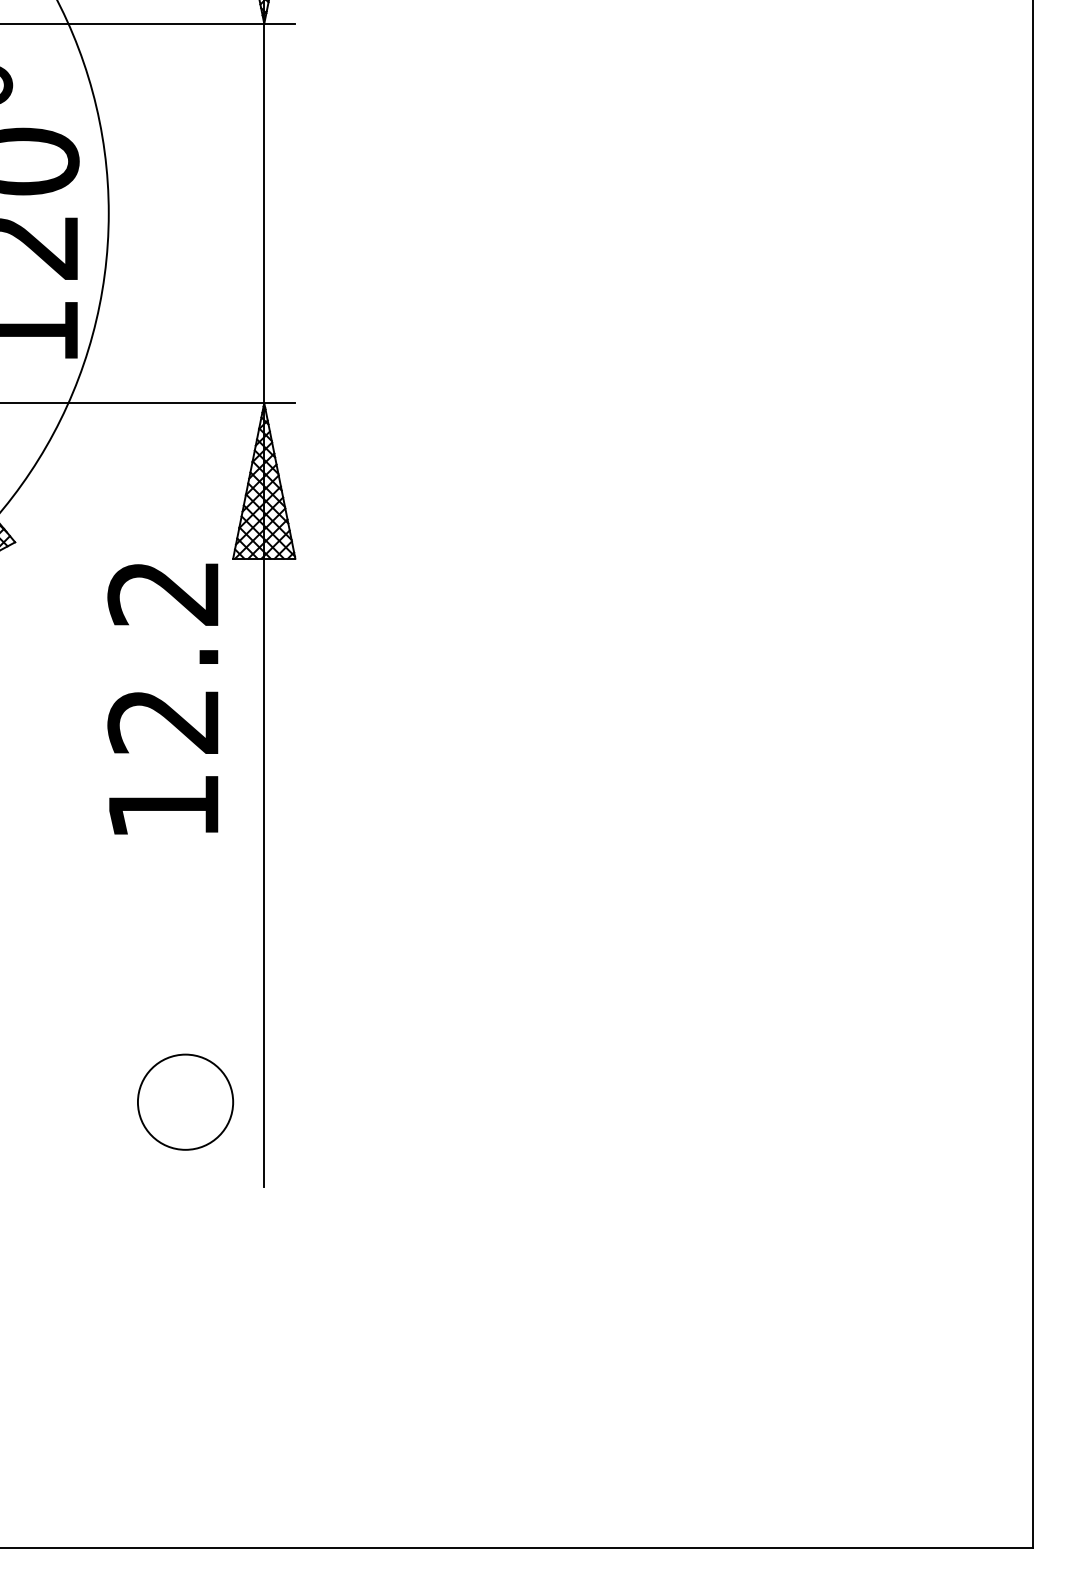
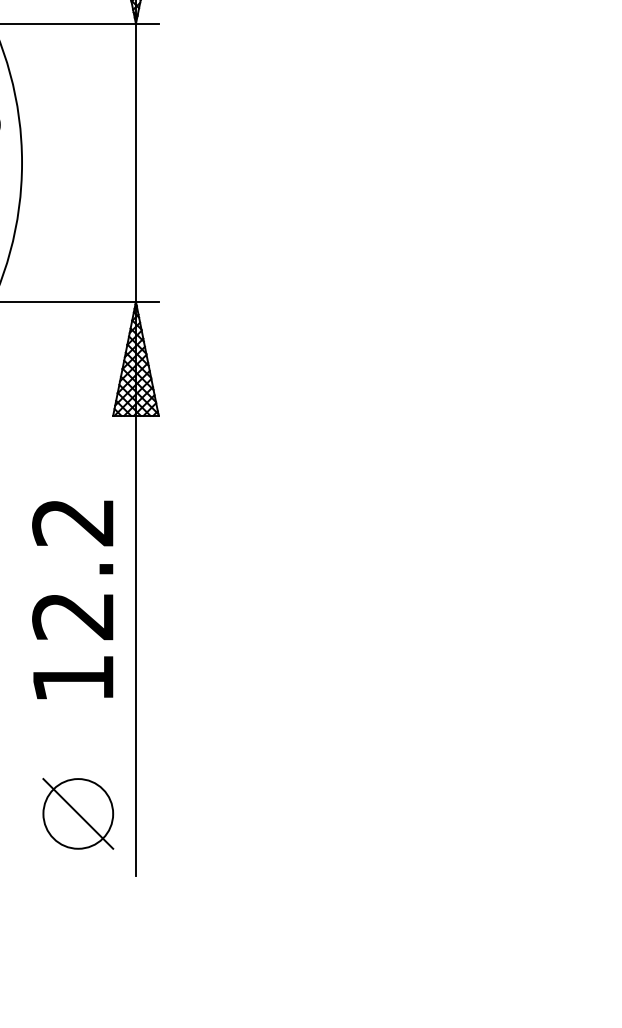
text: (162, 698) -> (72, 599), moved
line: (185, 1101) -> (78, 813), added

